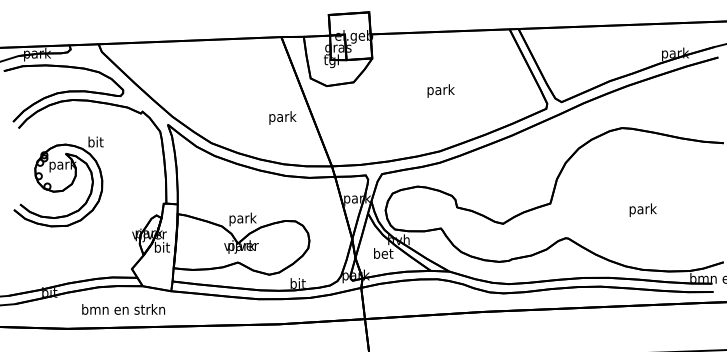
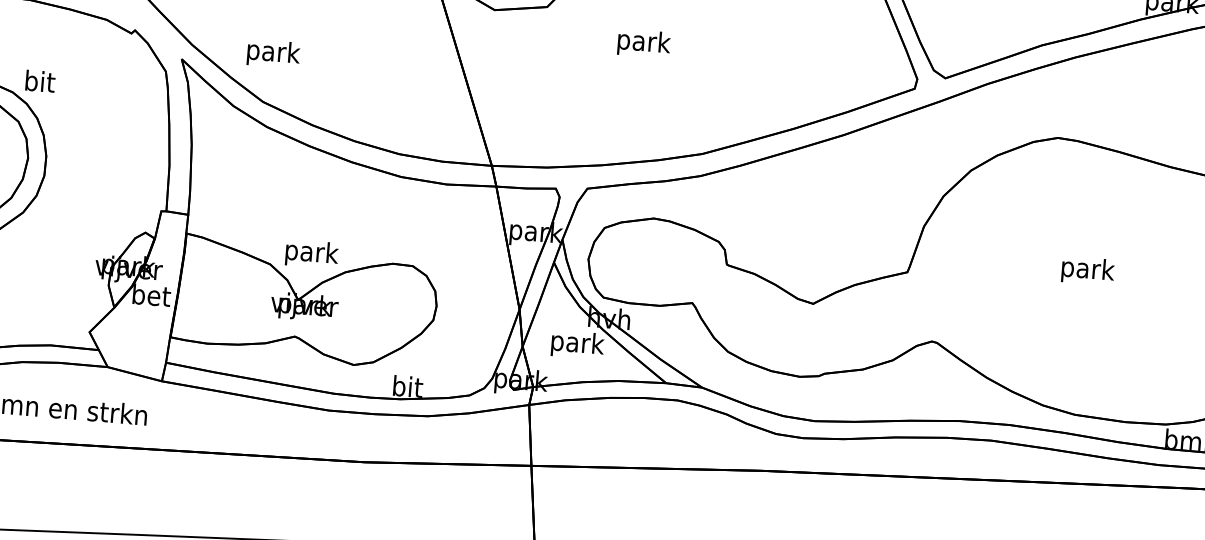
text: (440, 90) -> (642, 42), moved
text: (282, 117) -> (272, 52), moved
text: (642, 209) -> (1086, 269), moved
text: (162, 246) -> (152, 293), bit -> bet
text: (383, 254) -> (577, 344), bet -> park

